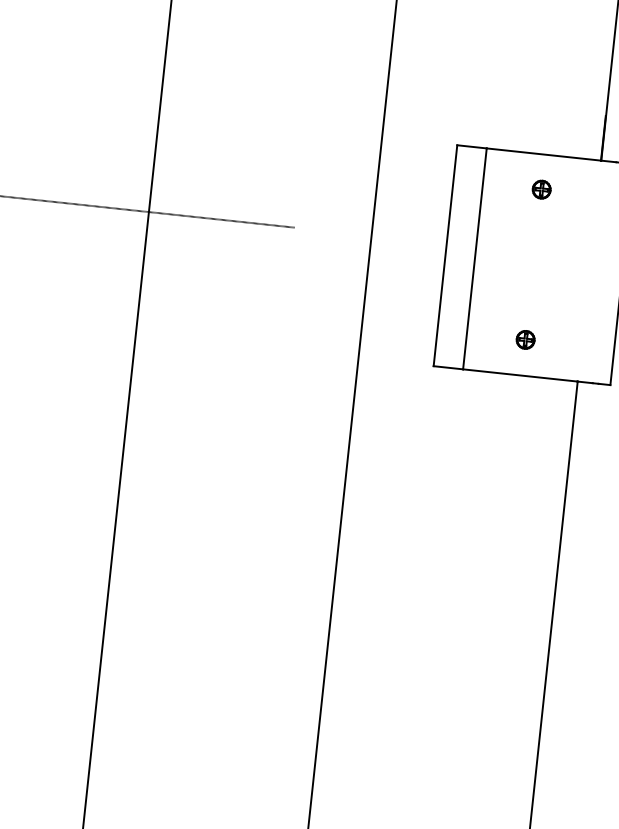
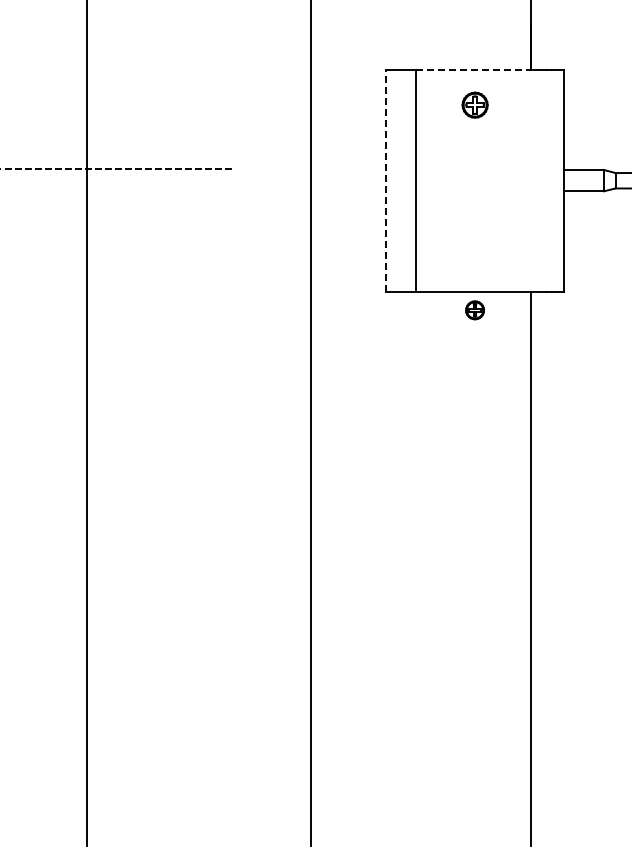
line: (543, 154) -> (473, 70), solid -> dashed
part: (541, 189) -> (474, 105), size x1.4
line: (445, 255) -> (386, 180), solid -> dashed
part: (525, 339) -> (474, 310), moved

